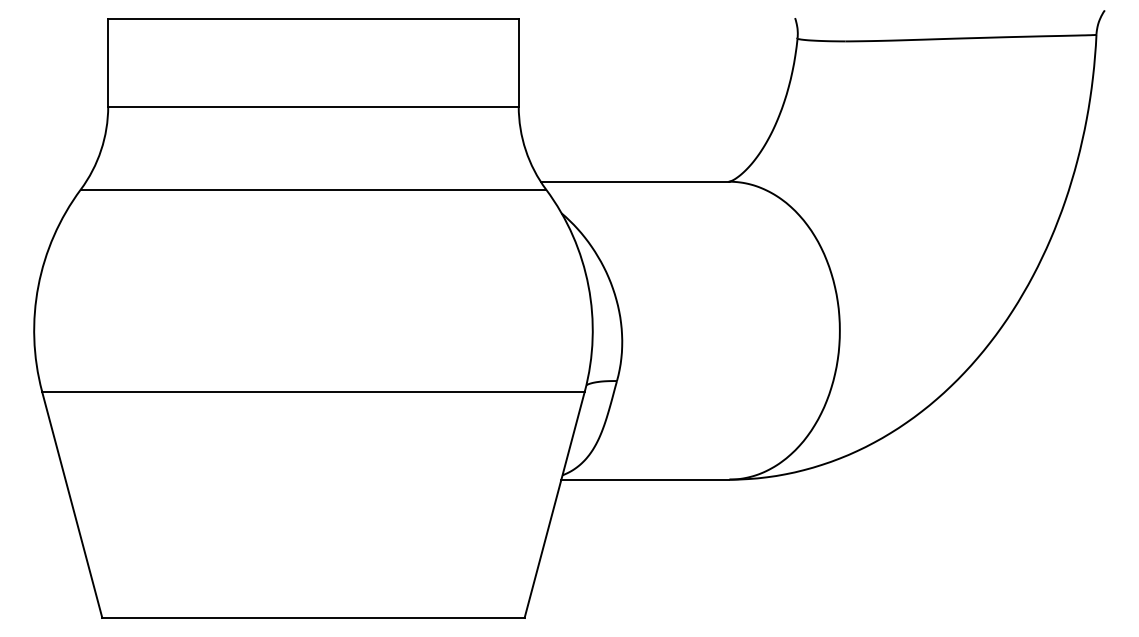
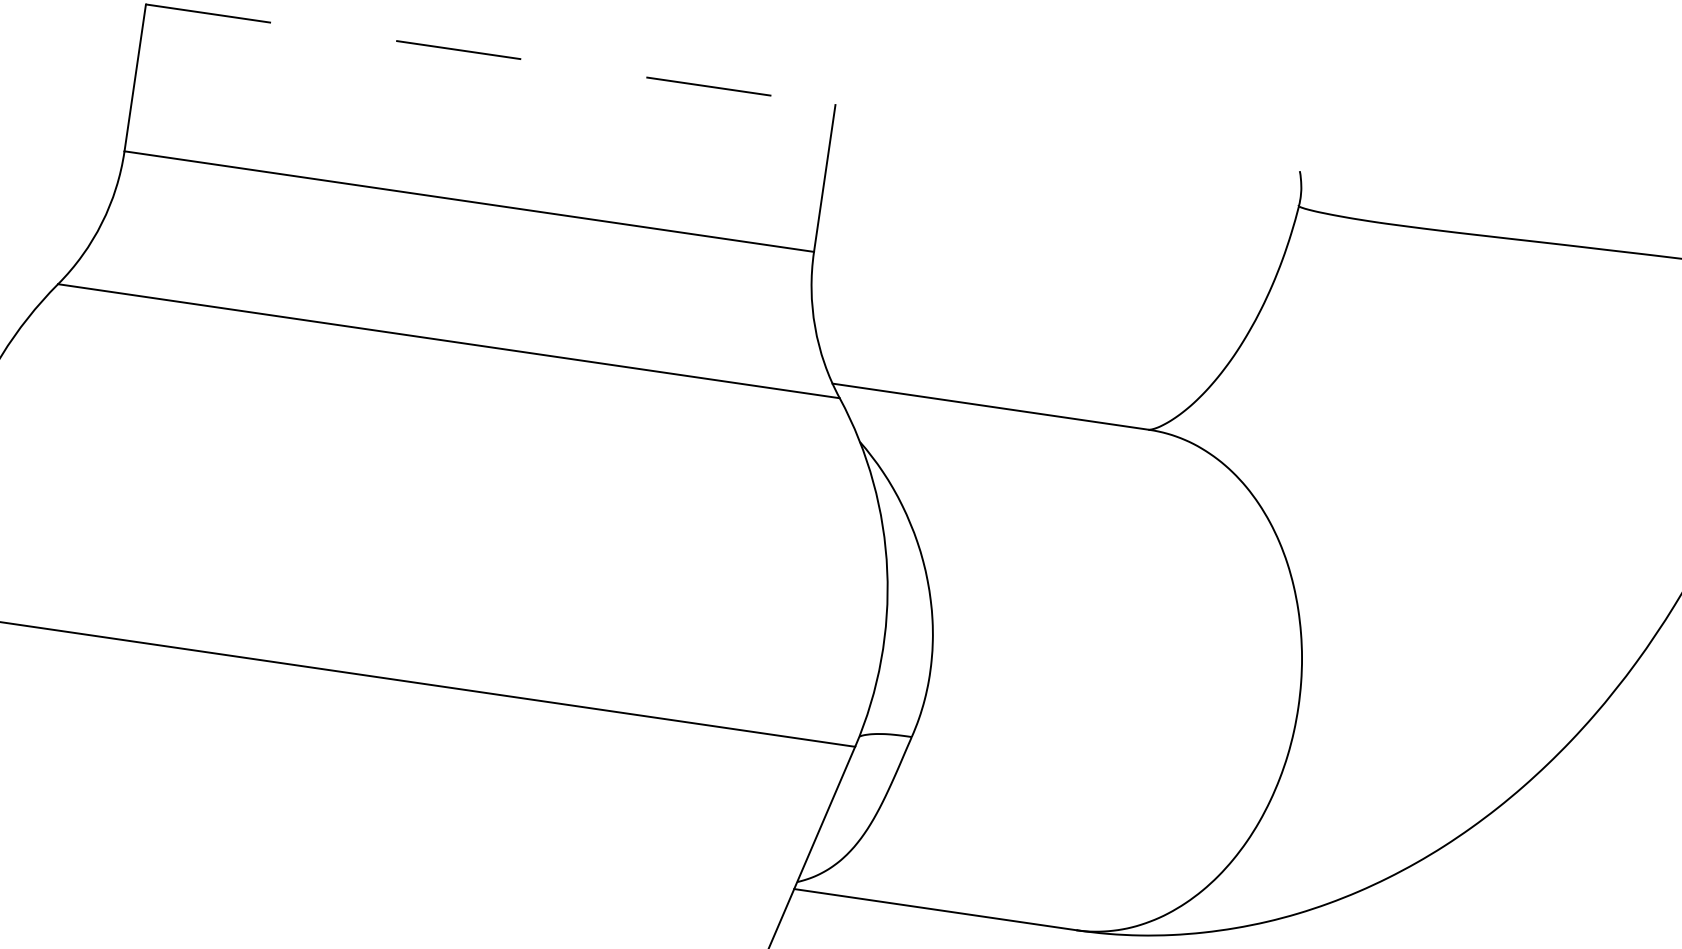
line: (313, 19) -> (490, 55), solid -> dashed

